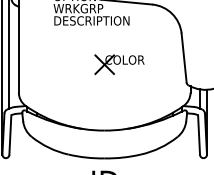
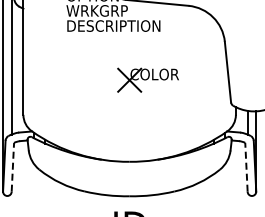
line: (10, 134) -> (12, 166), solid -> dashed
line: (199, 134) -> (246, 166), solid -> dashed

